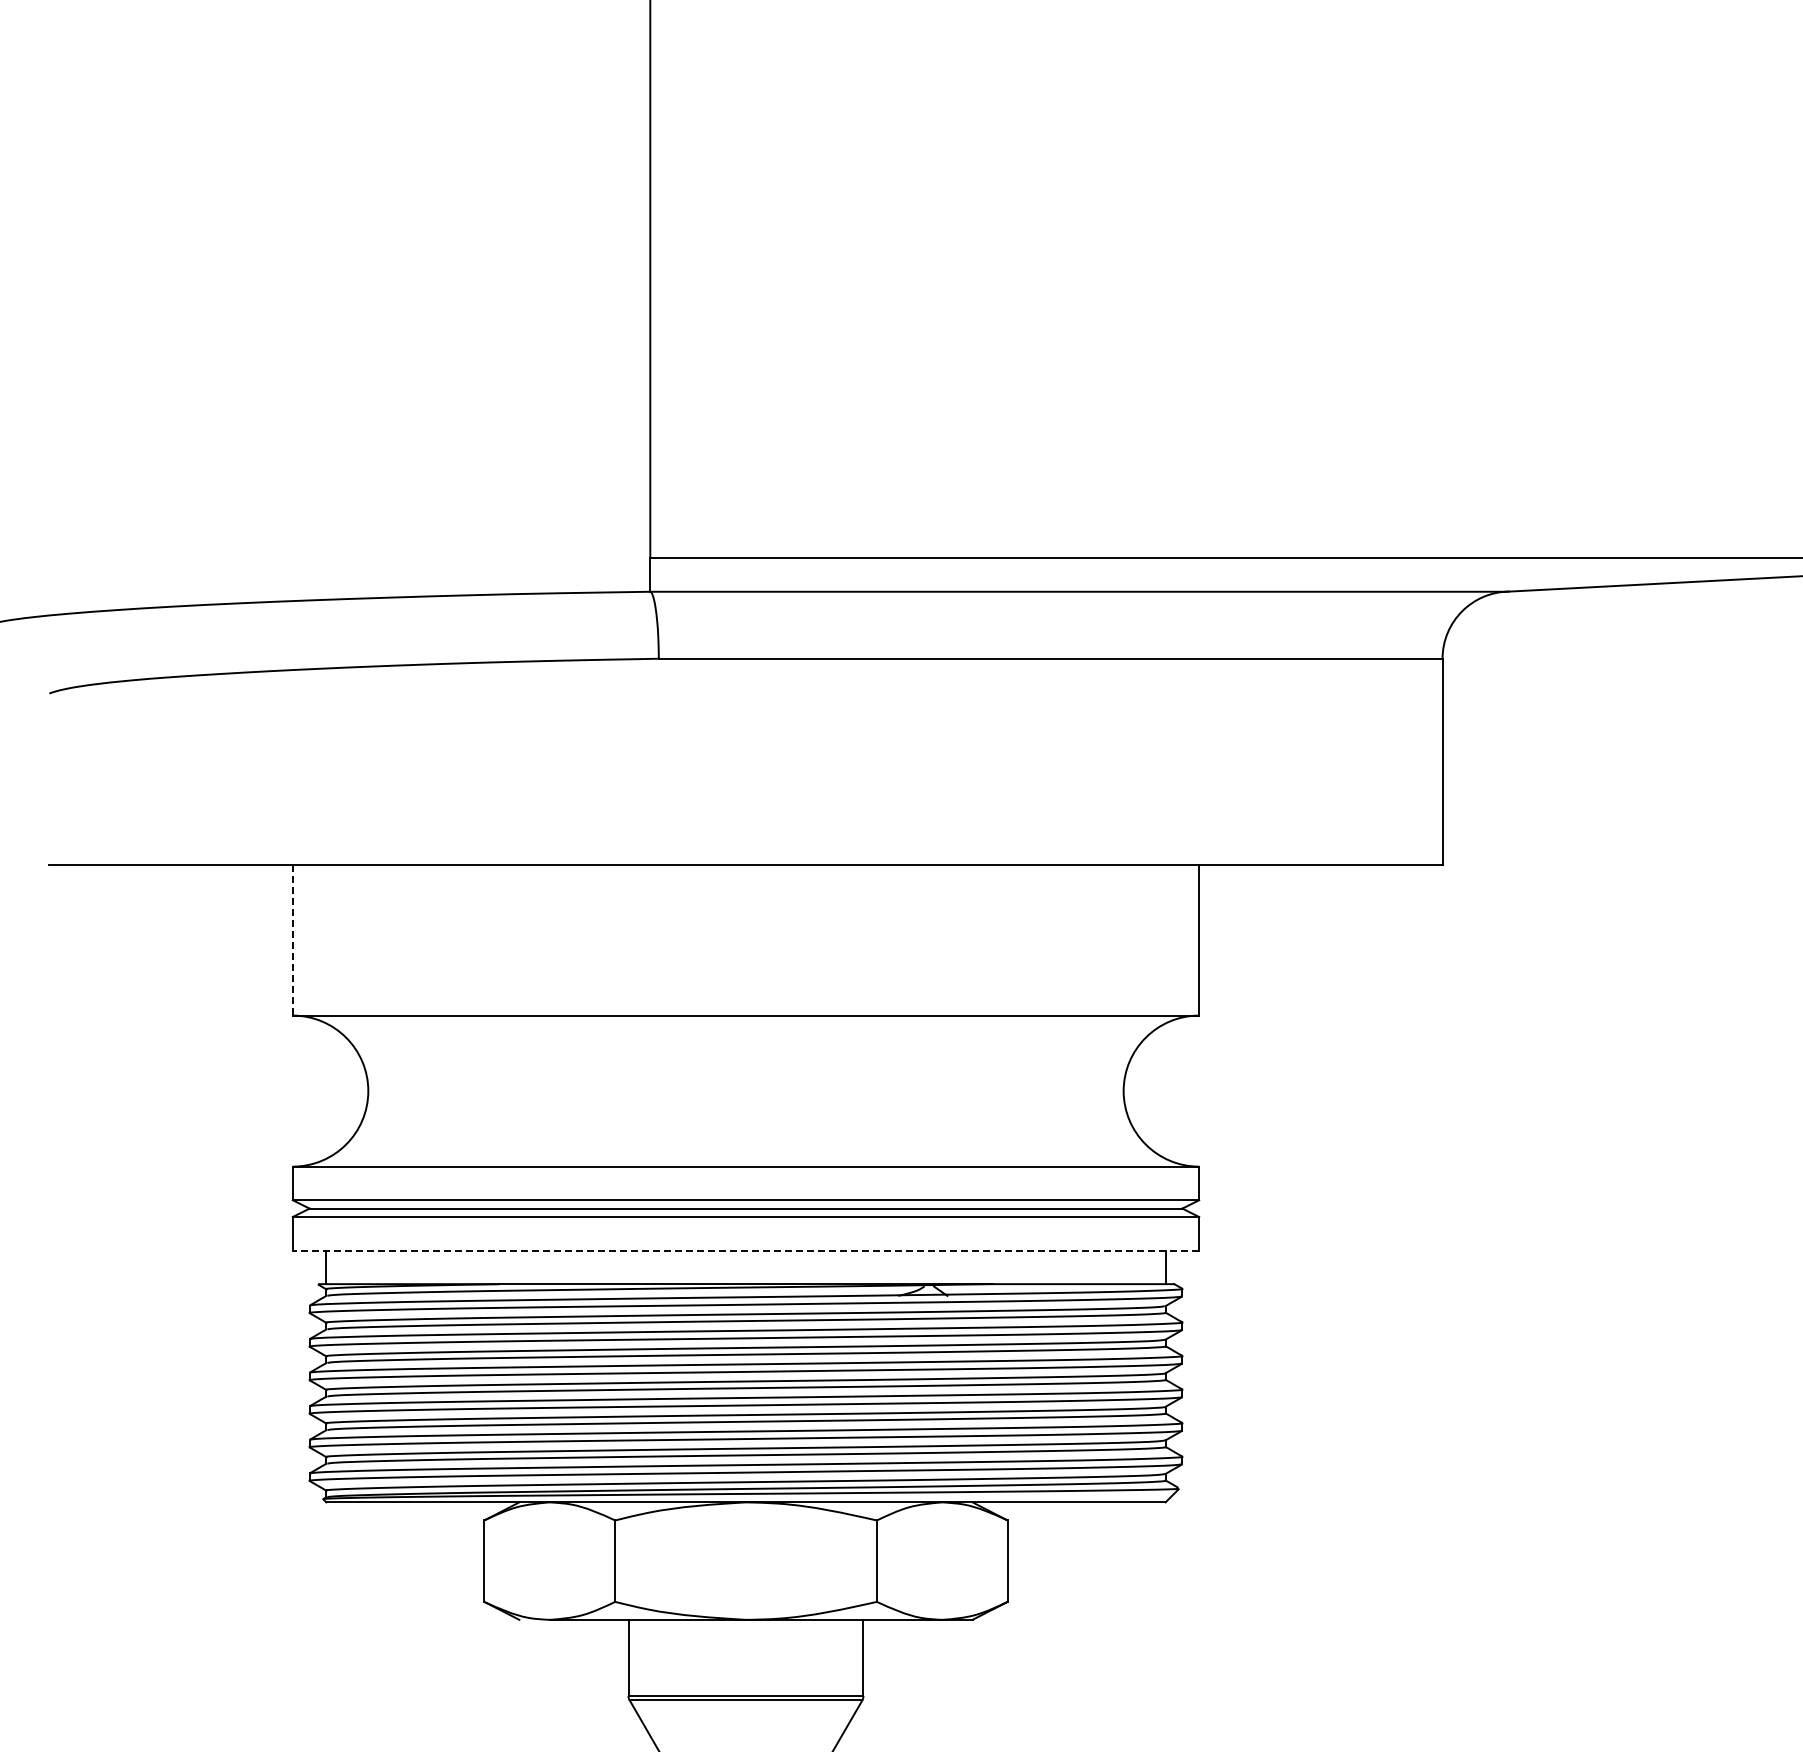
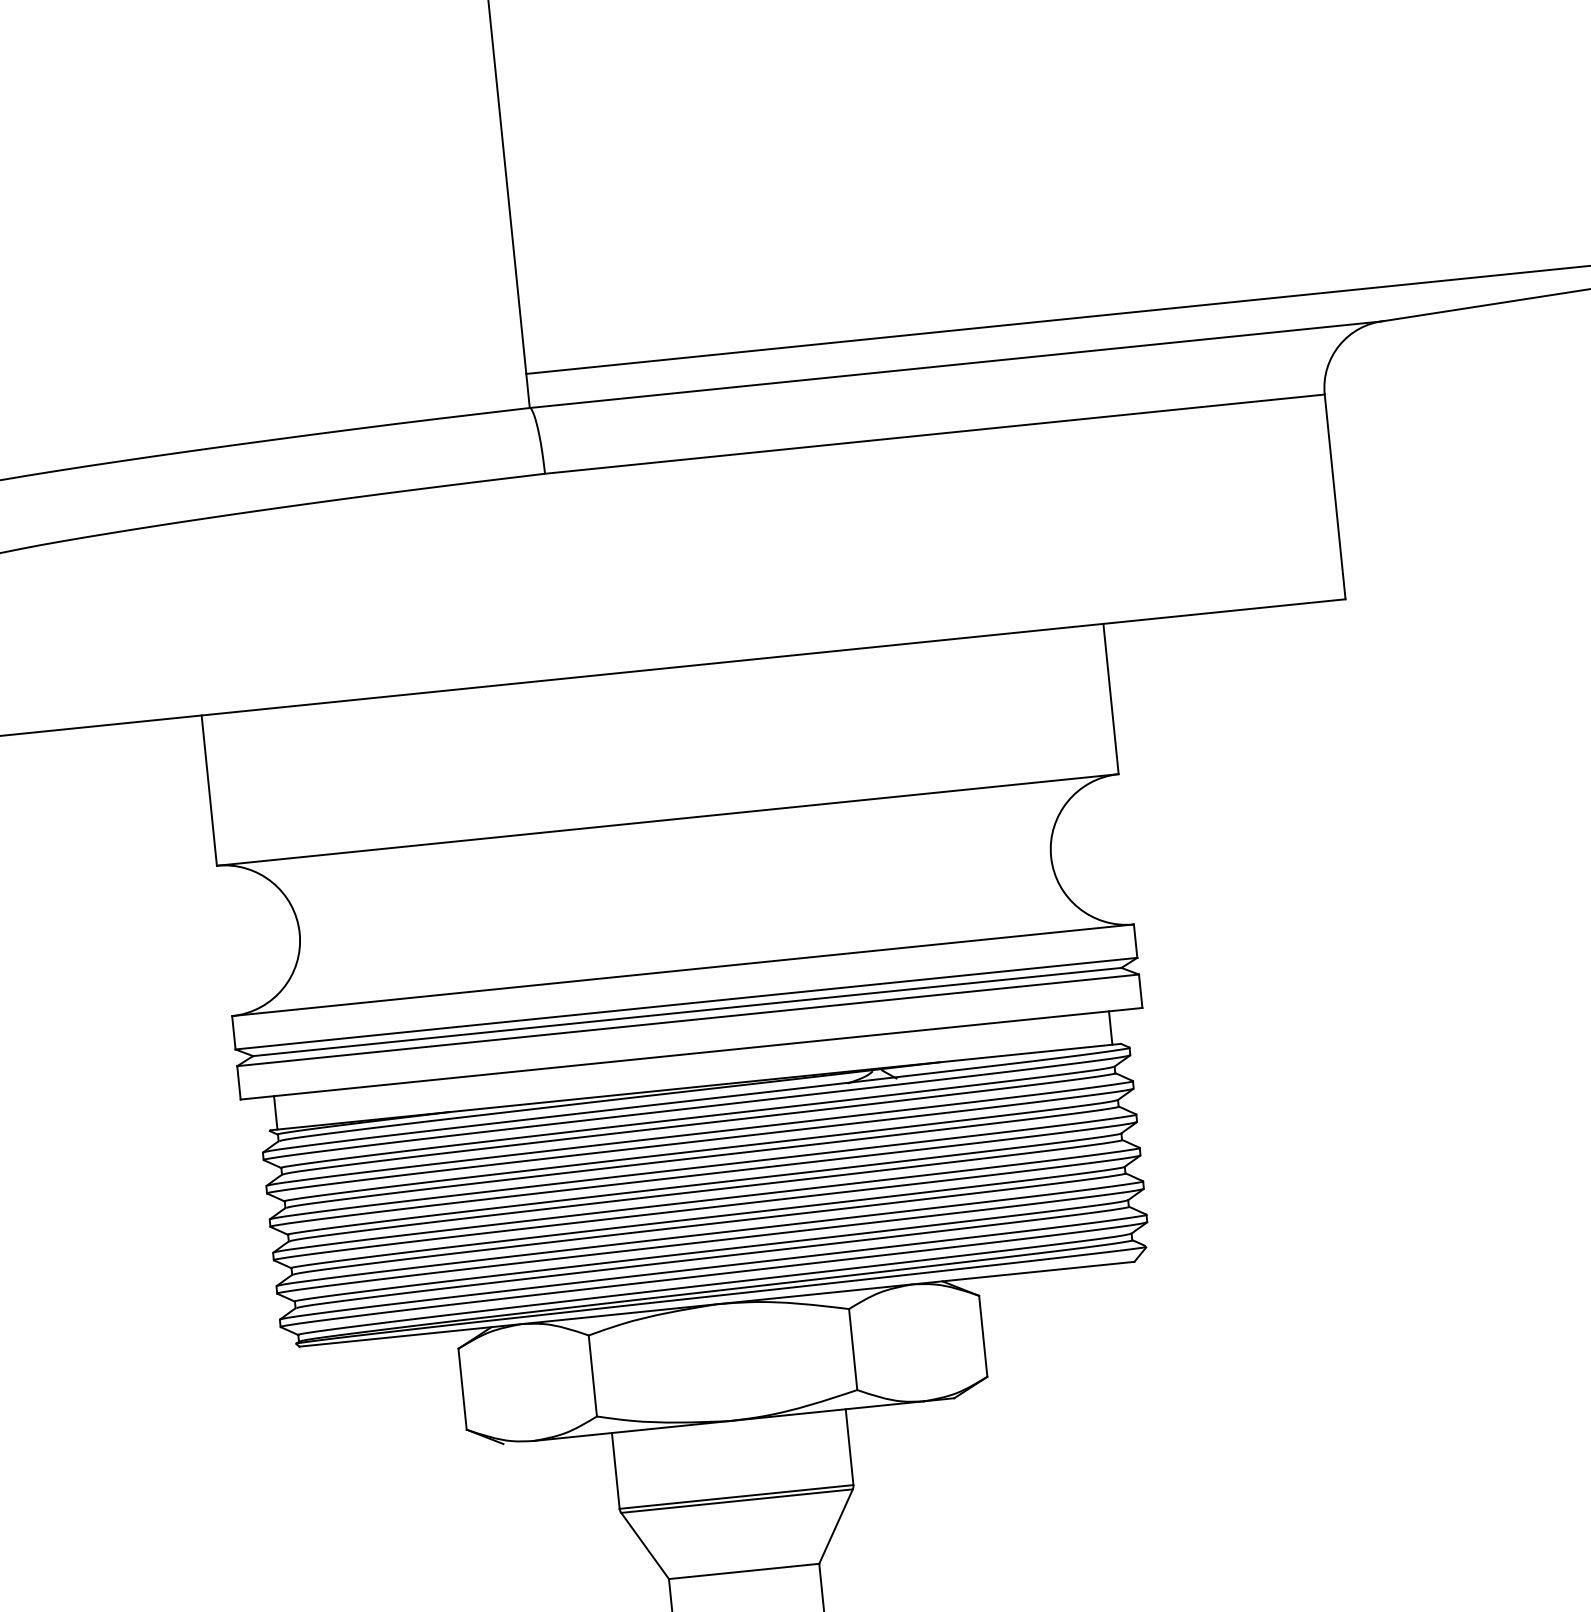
line: (292, 940) -> (209, 791), dashed -> solid
line: (745, 1250) -> (691, 1053), dashed -> solid

